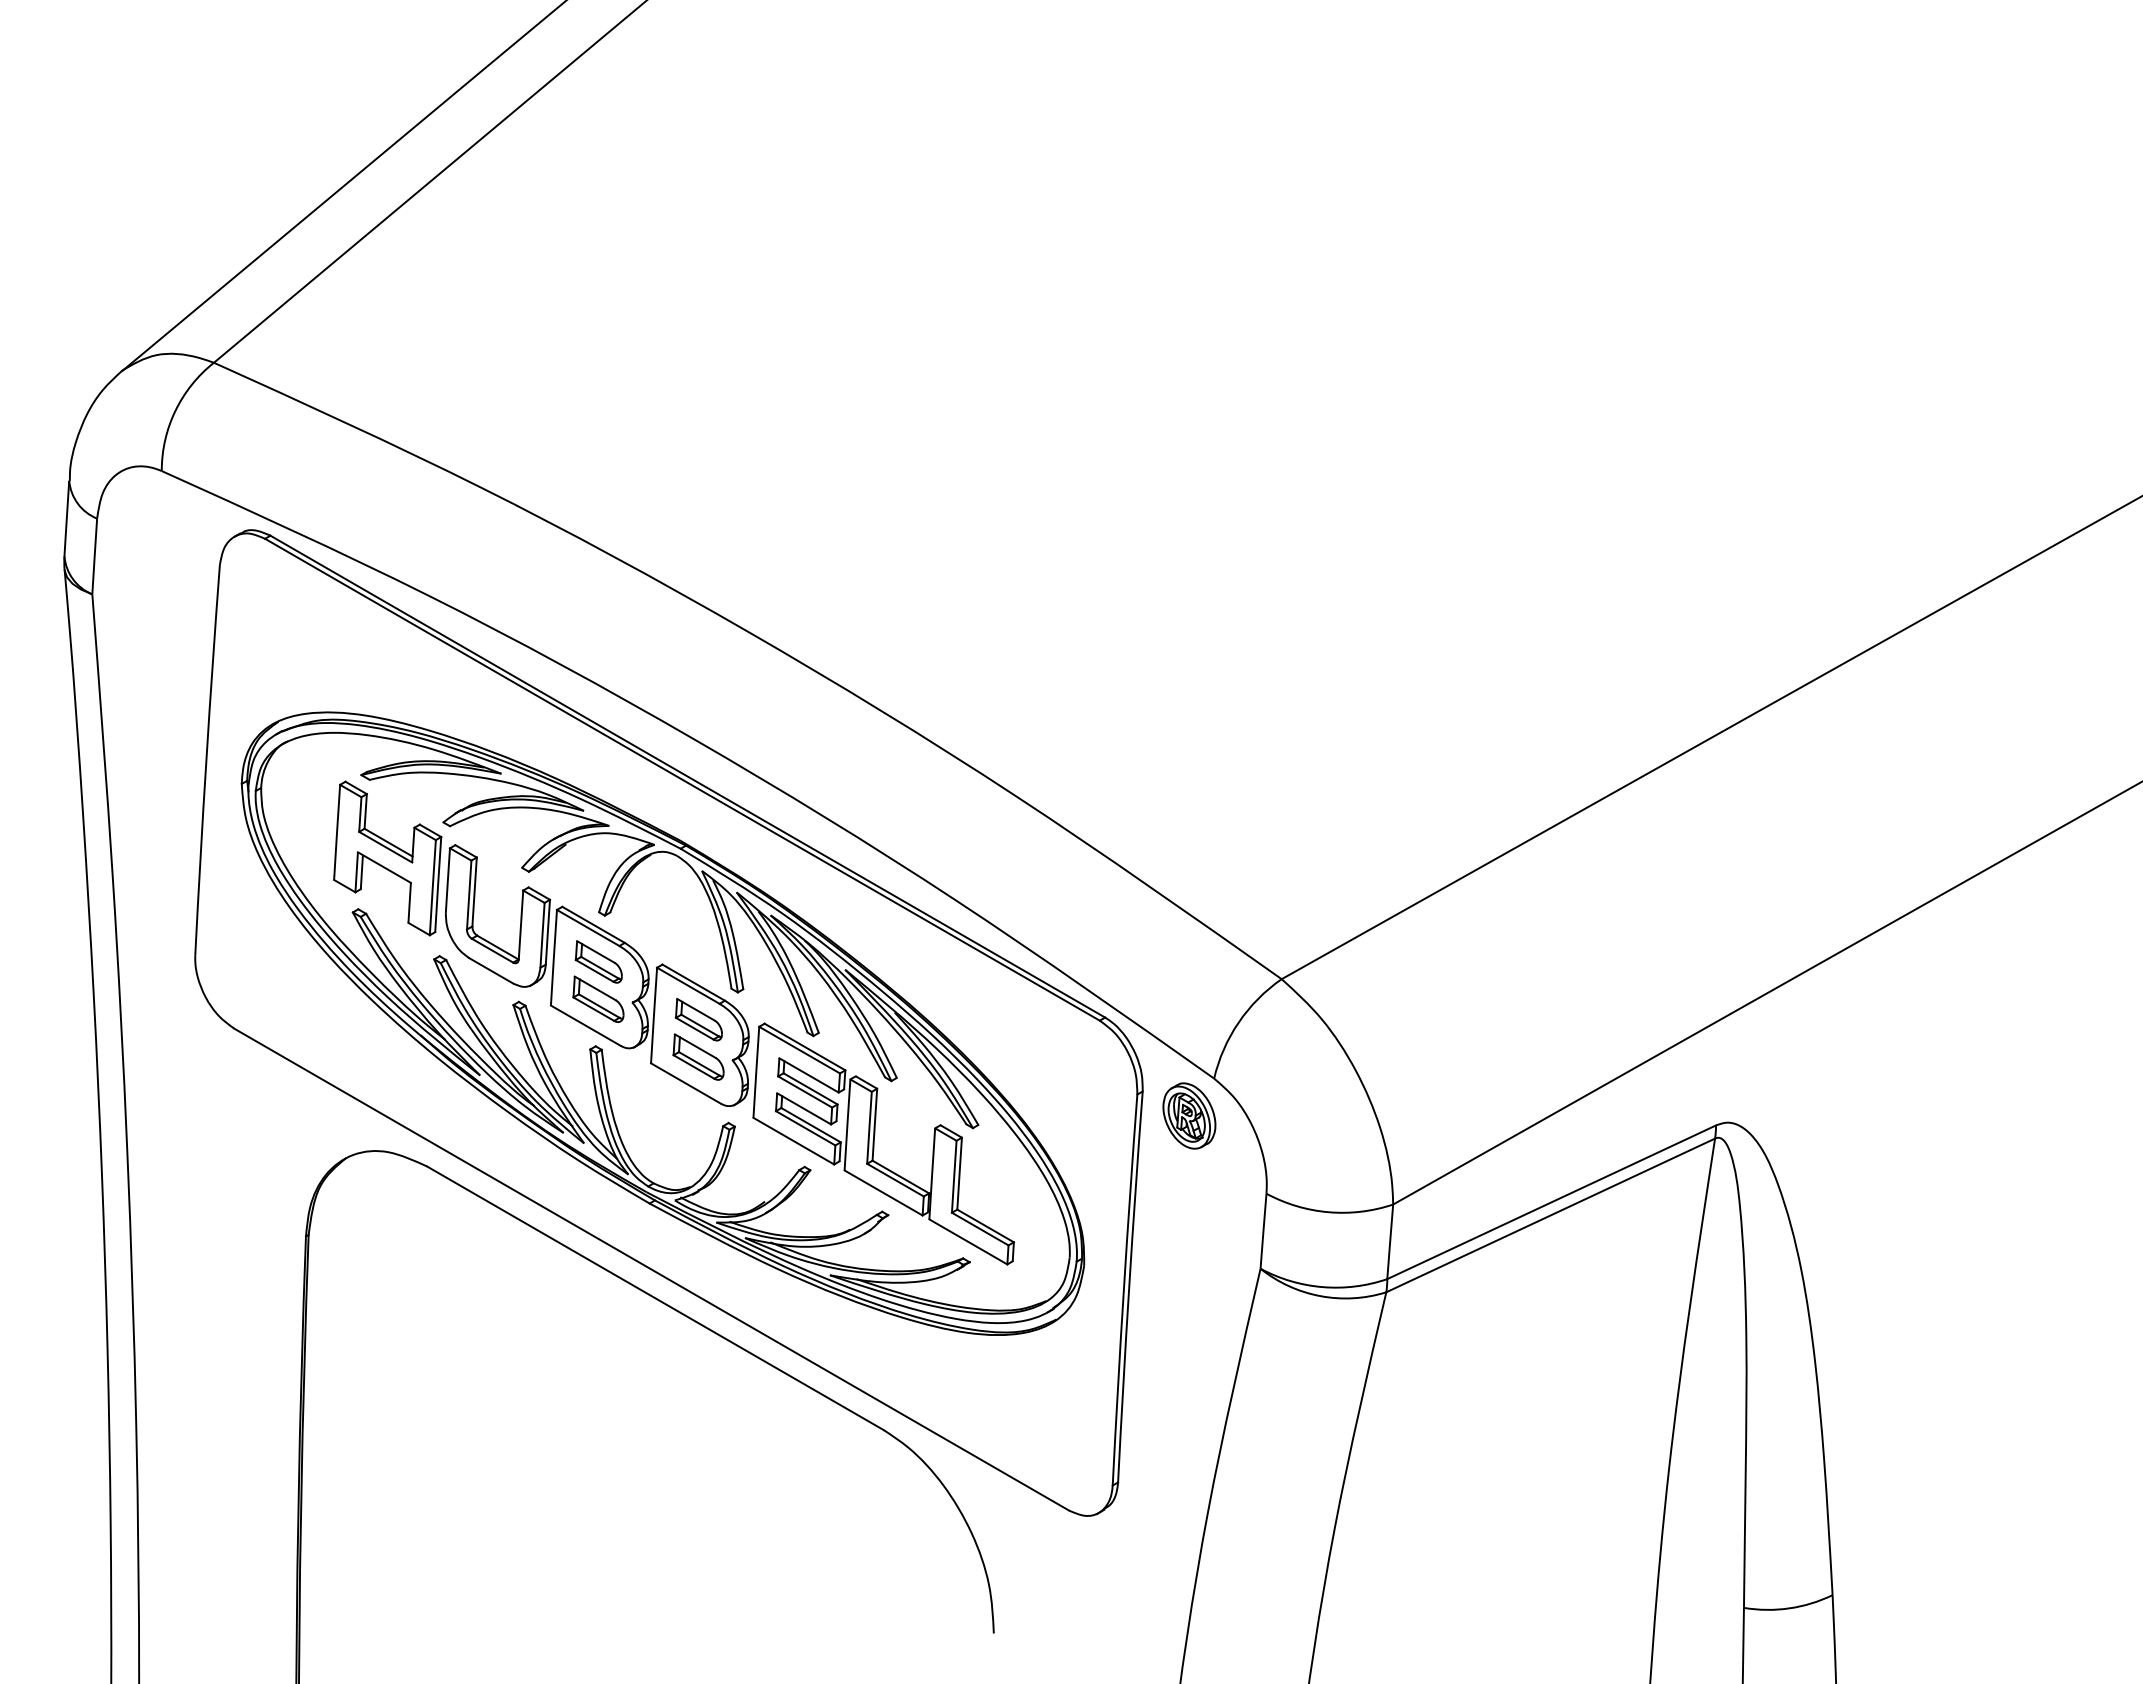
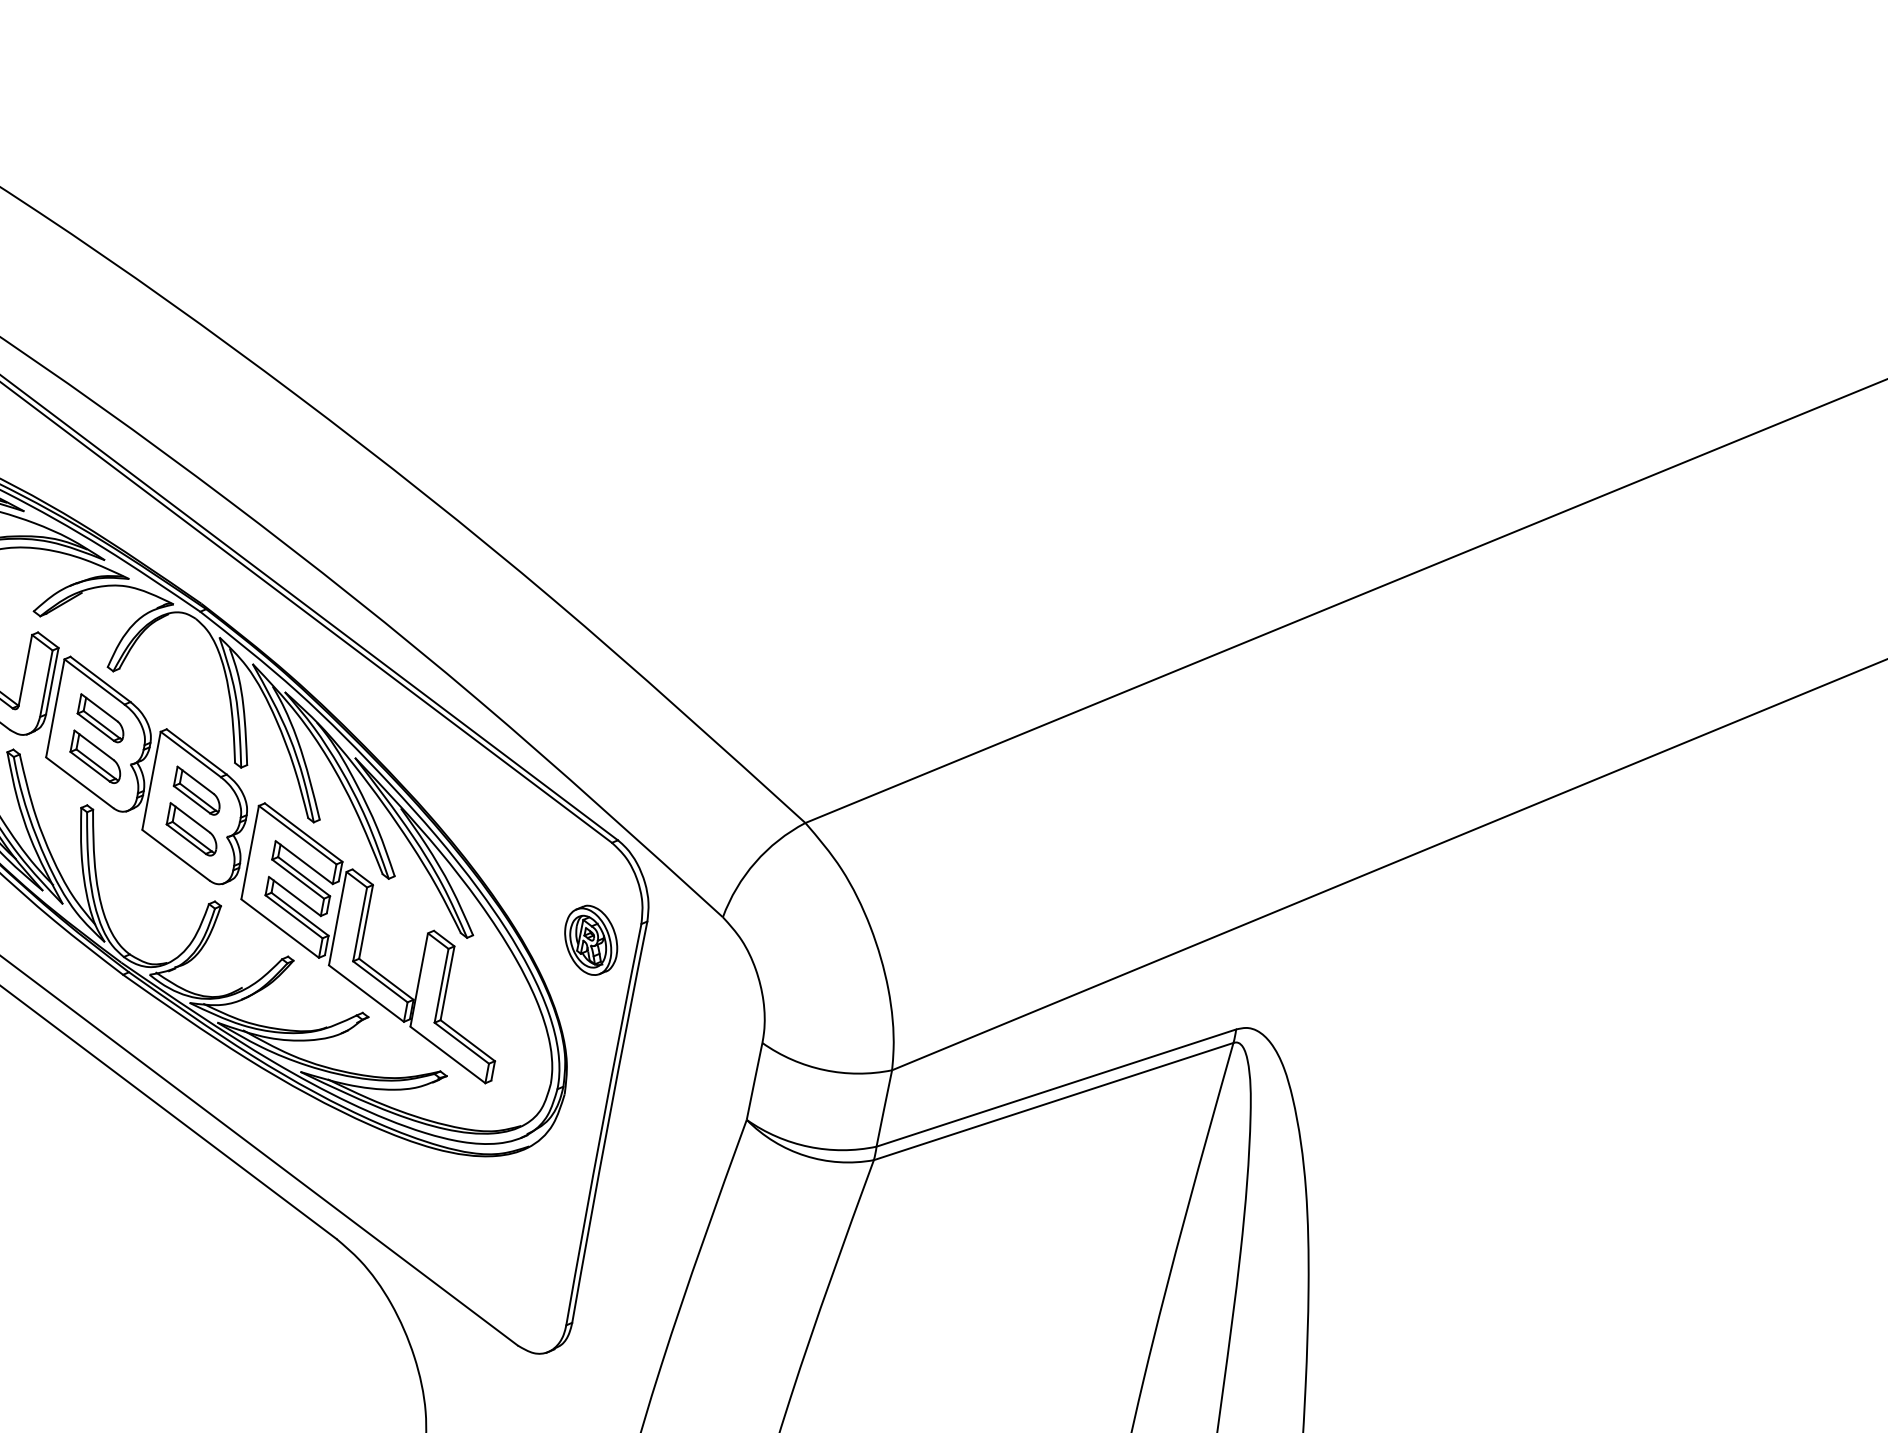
part: (1189, 1115) -> (591, 939), moved

